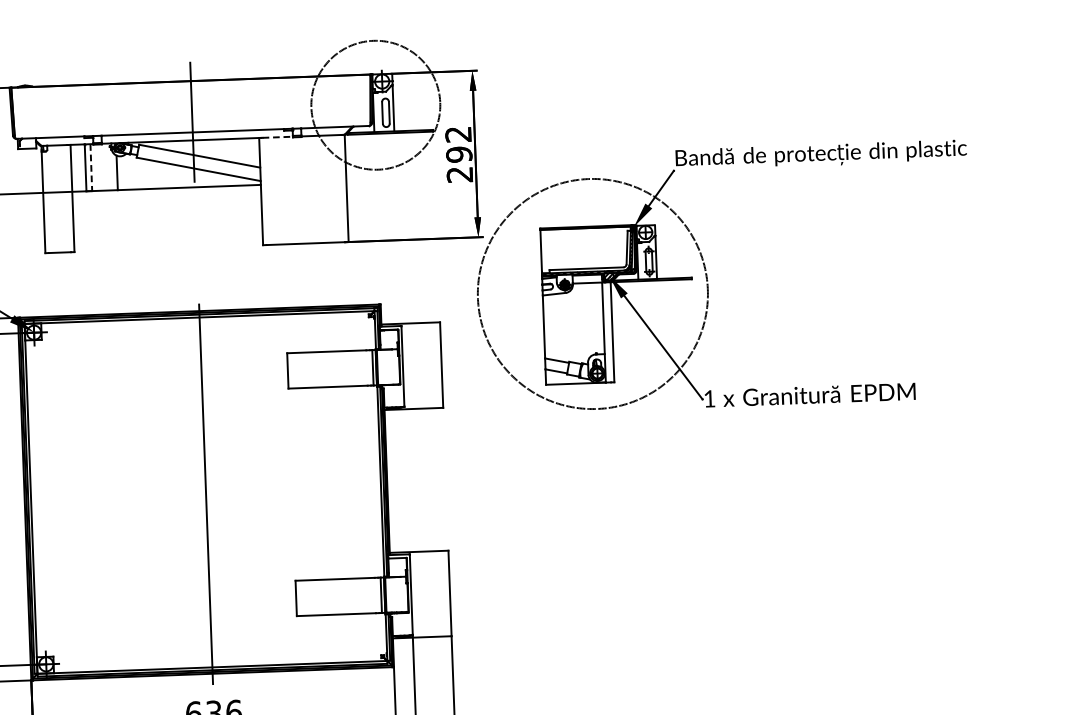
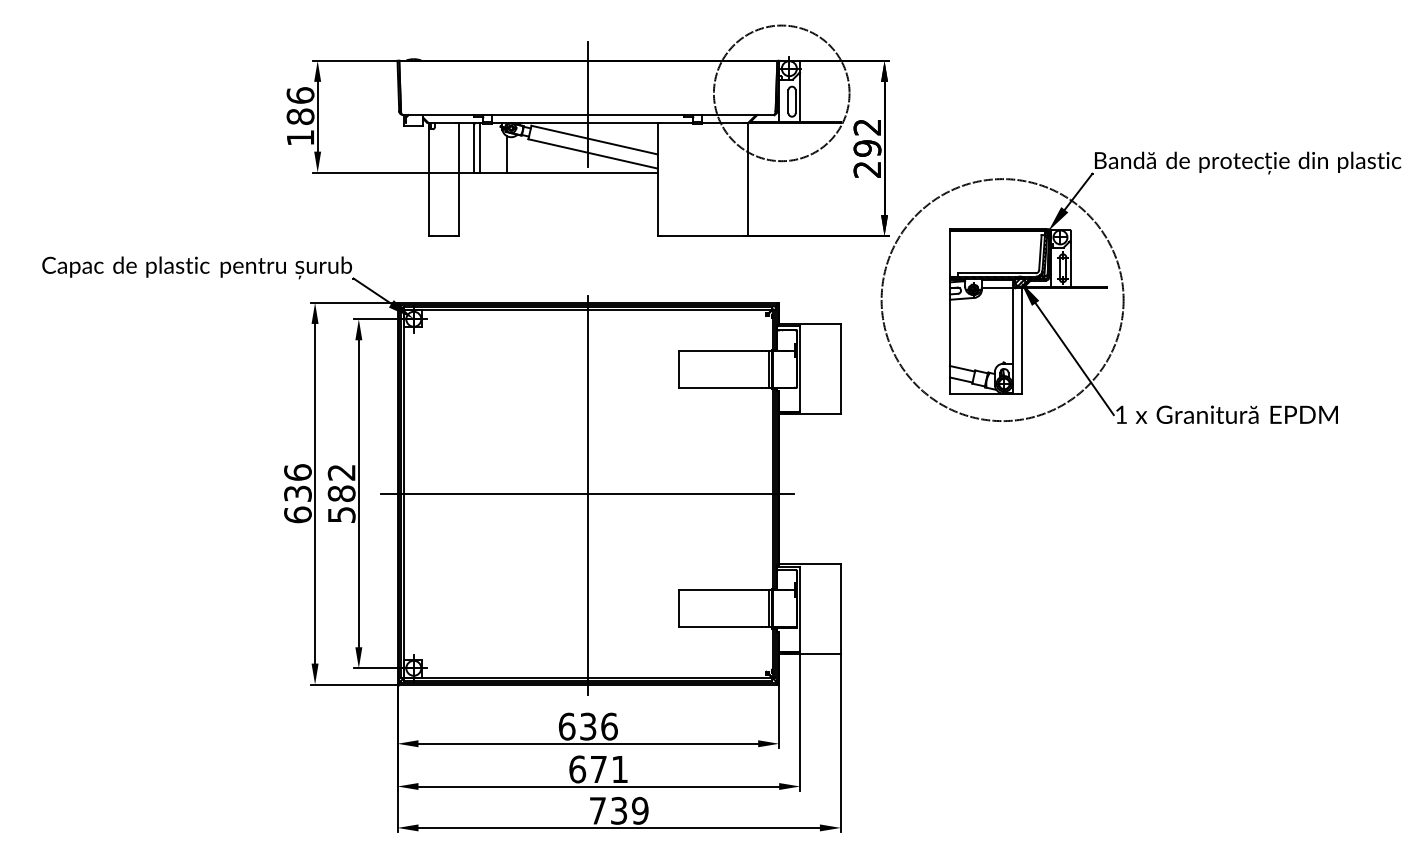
line: (277, 137) -> (677, 123), dashed -> solid
line: (91, 167) -> (480, 147), dashed -> solid
line: (205, 492) -> (587, 493), added

